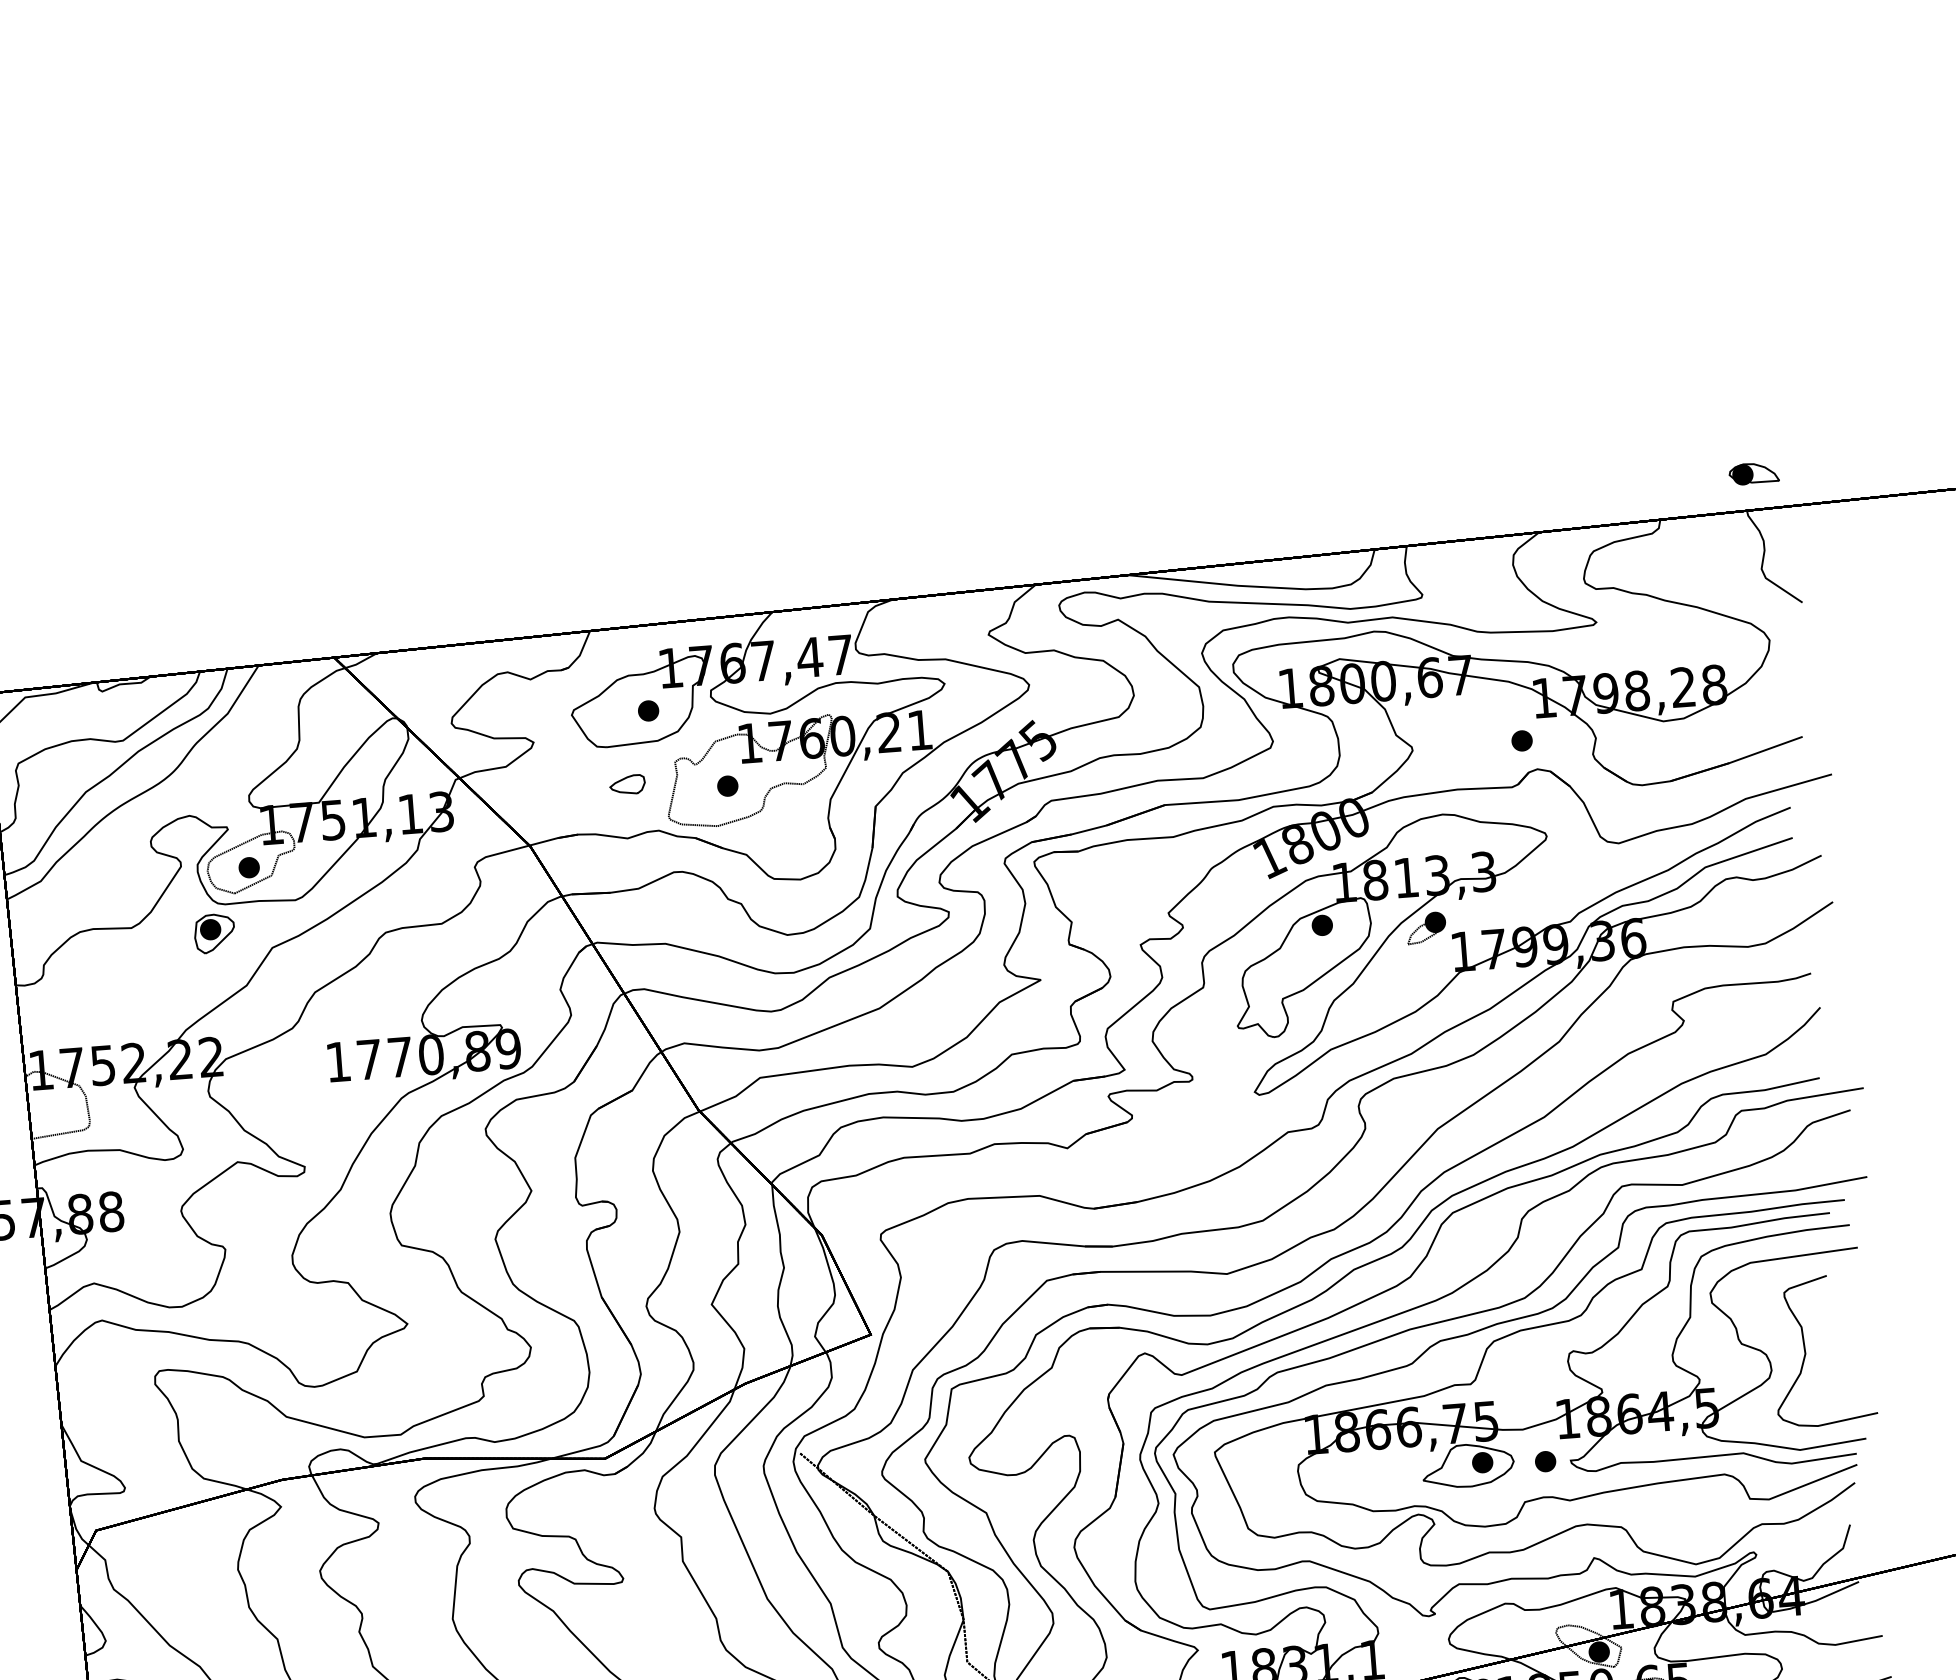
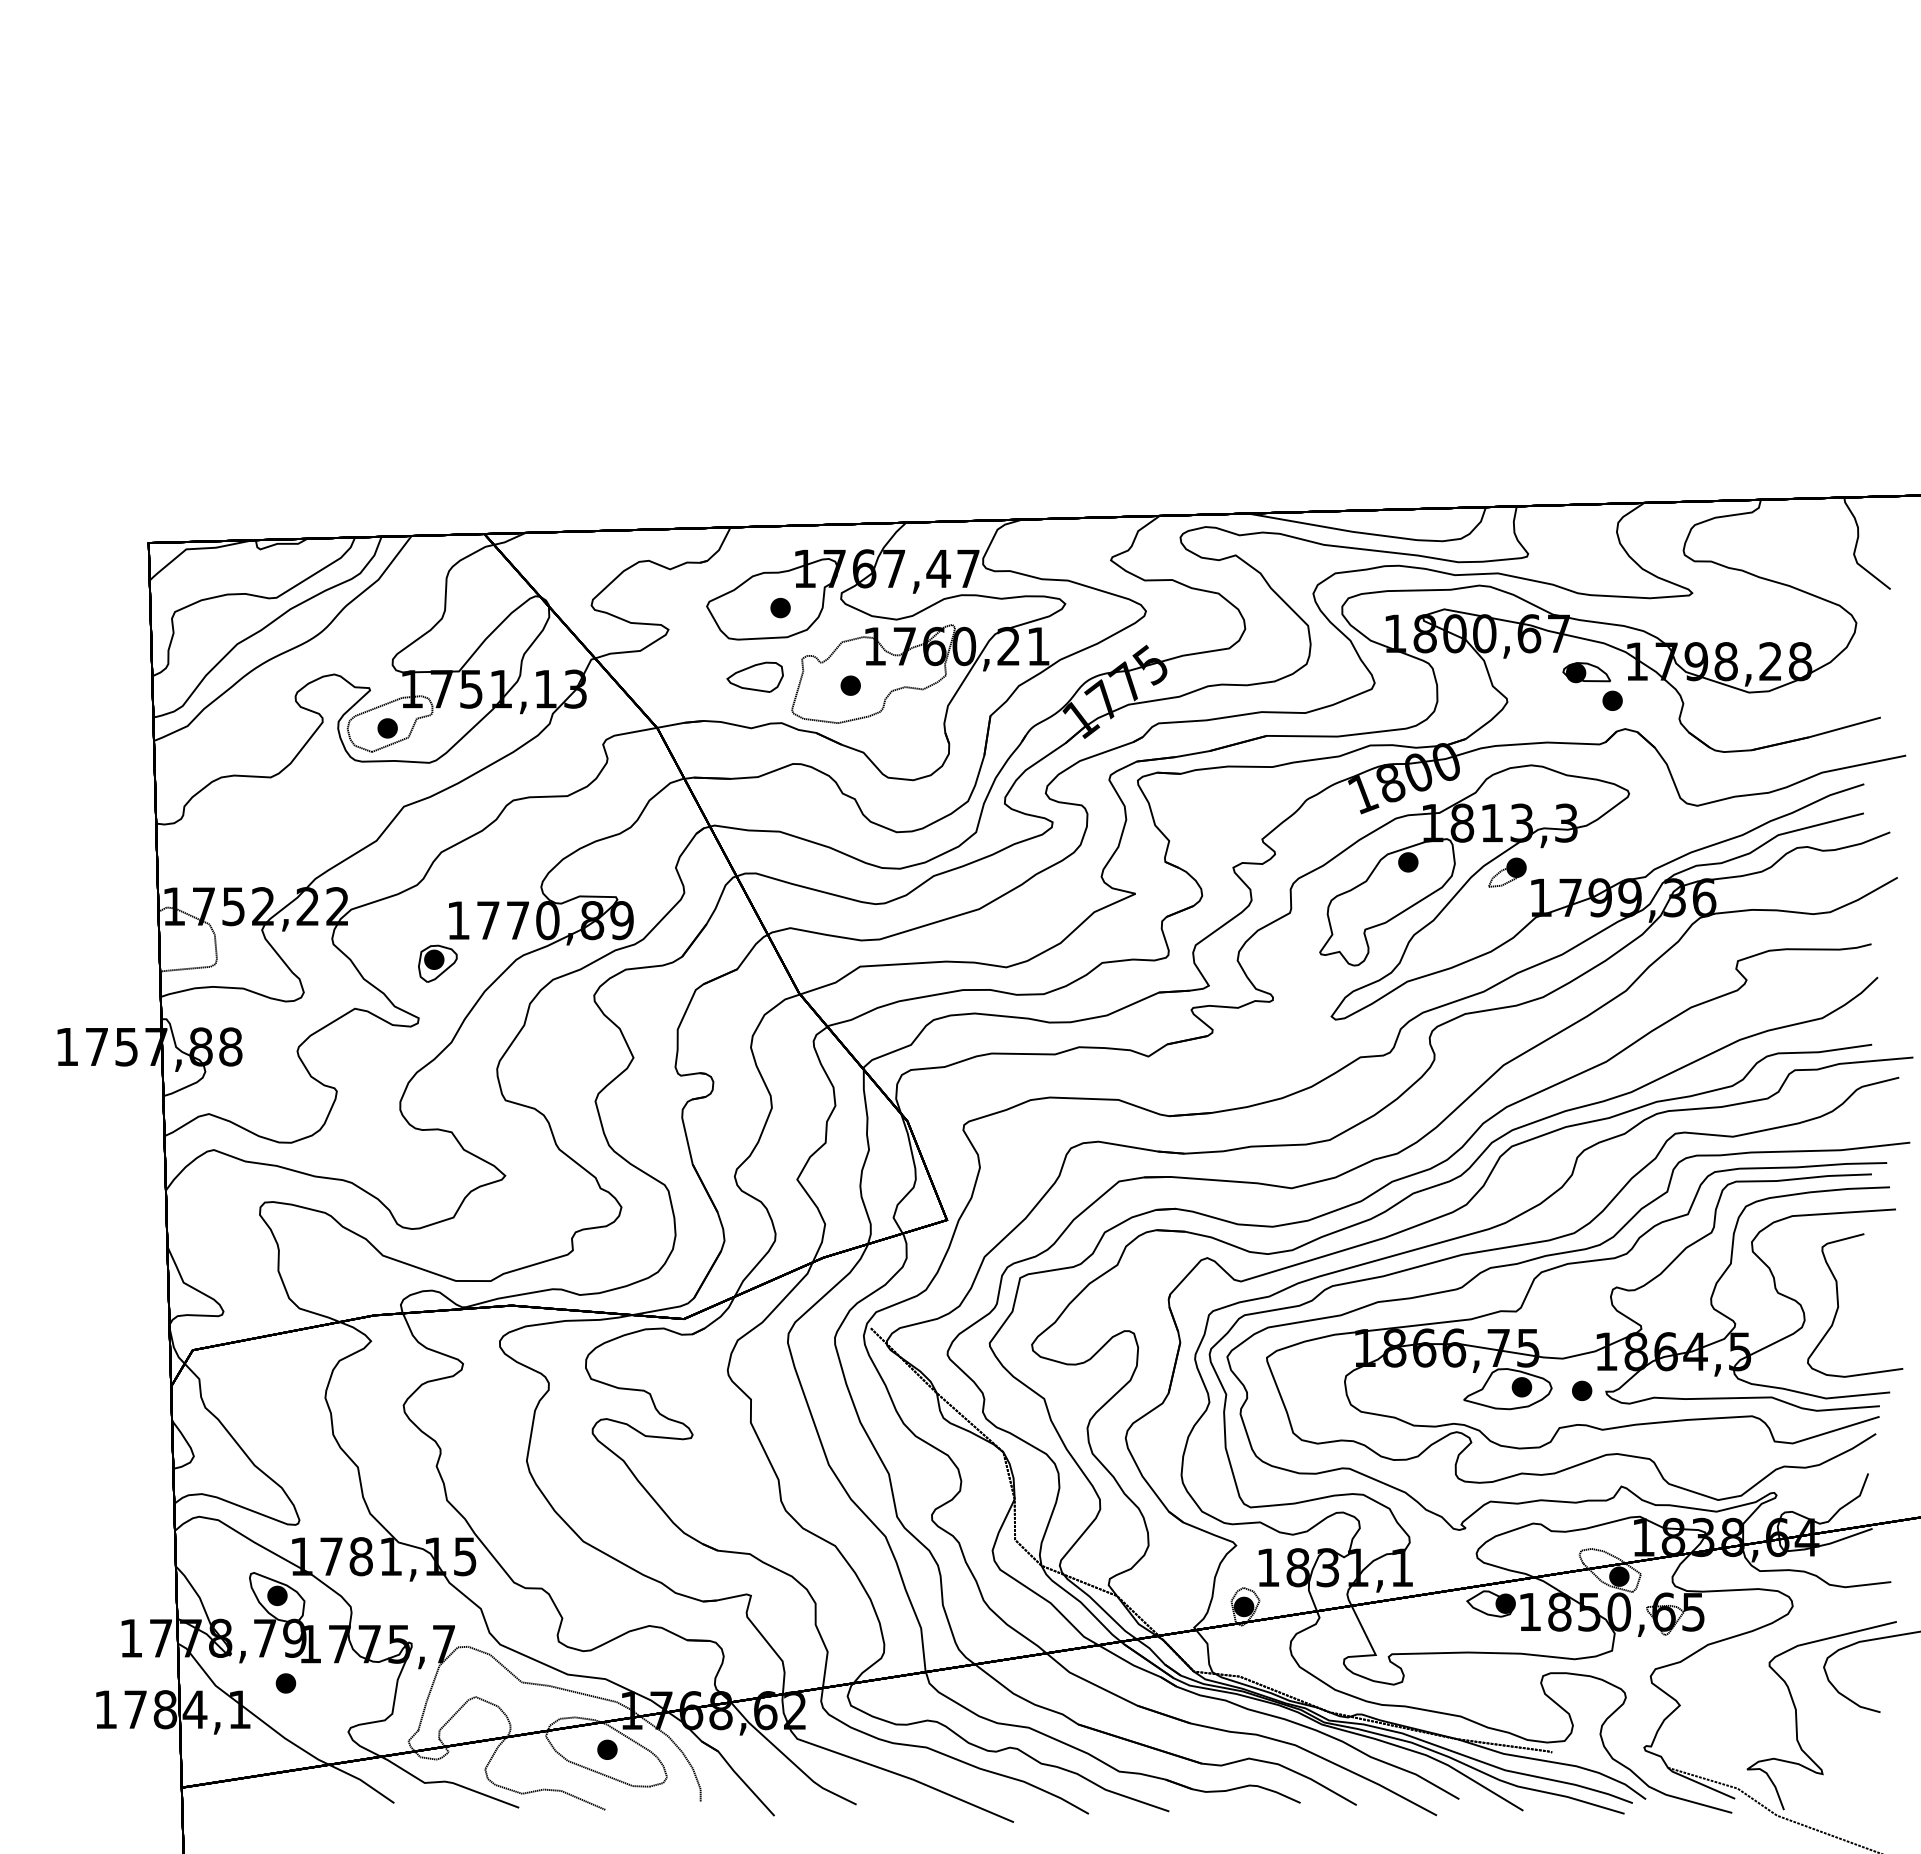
part: (1753, 473) -> (1586, 672), moved
part: (626, 784) -> (754, 676), size x1.67
part: (214, 933) -> (437, 963), moved

